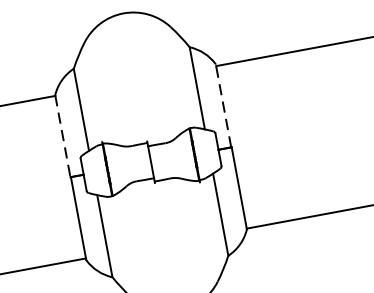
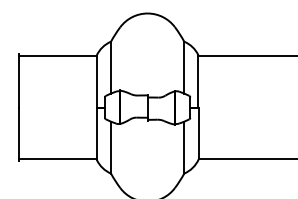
line: (223, 104) -> (198, 80), dashed -> solid
line: (62, 135) -> (96, 81), dashed -> solid

